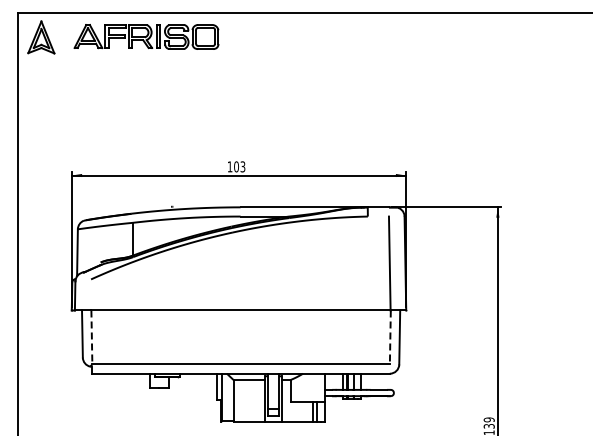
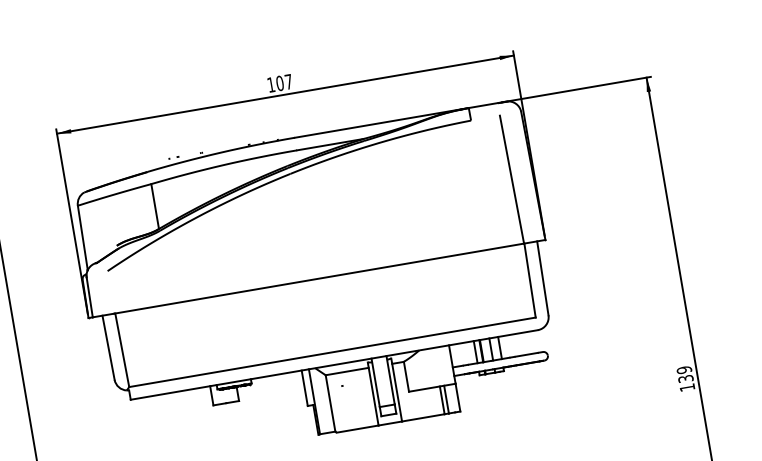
text: (242, 166) -> (288, 81), 103 -> 107
line: (91, 337) -> (121, 350), dashed -> solid
line: (390, 337) -> (530, 280), dashed -> solid

